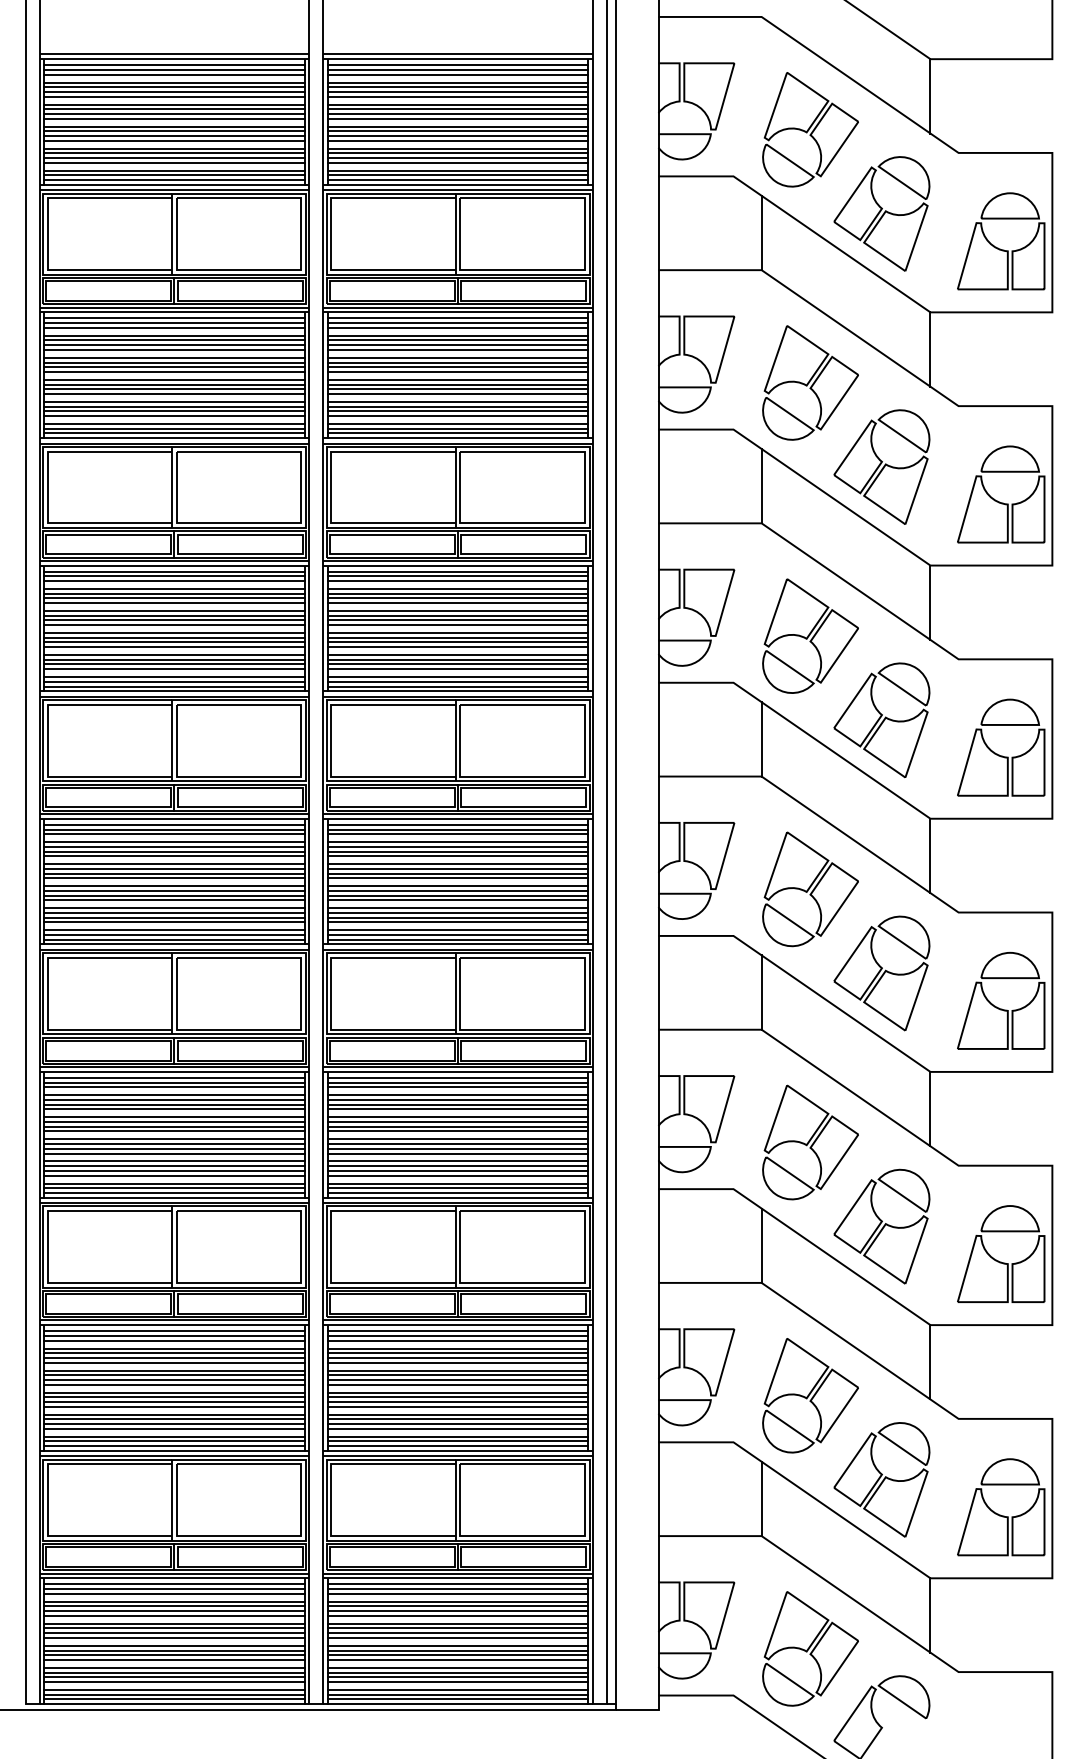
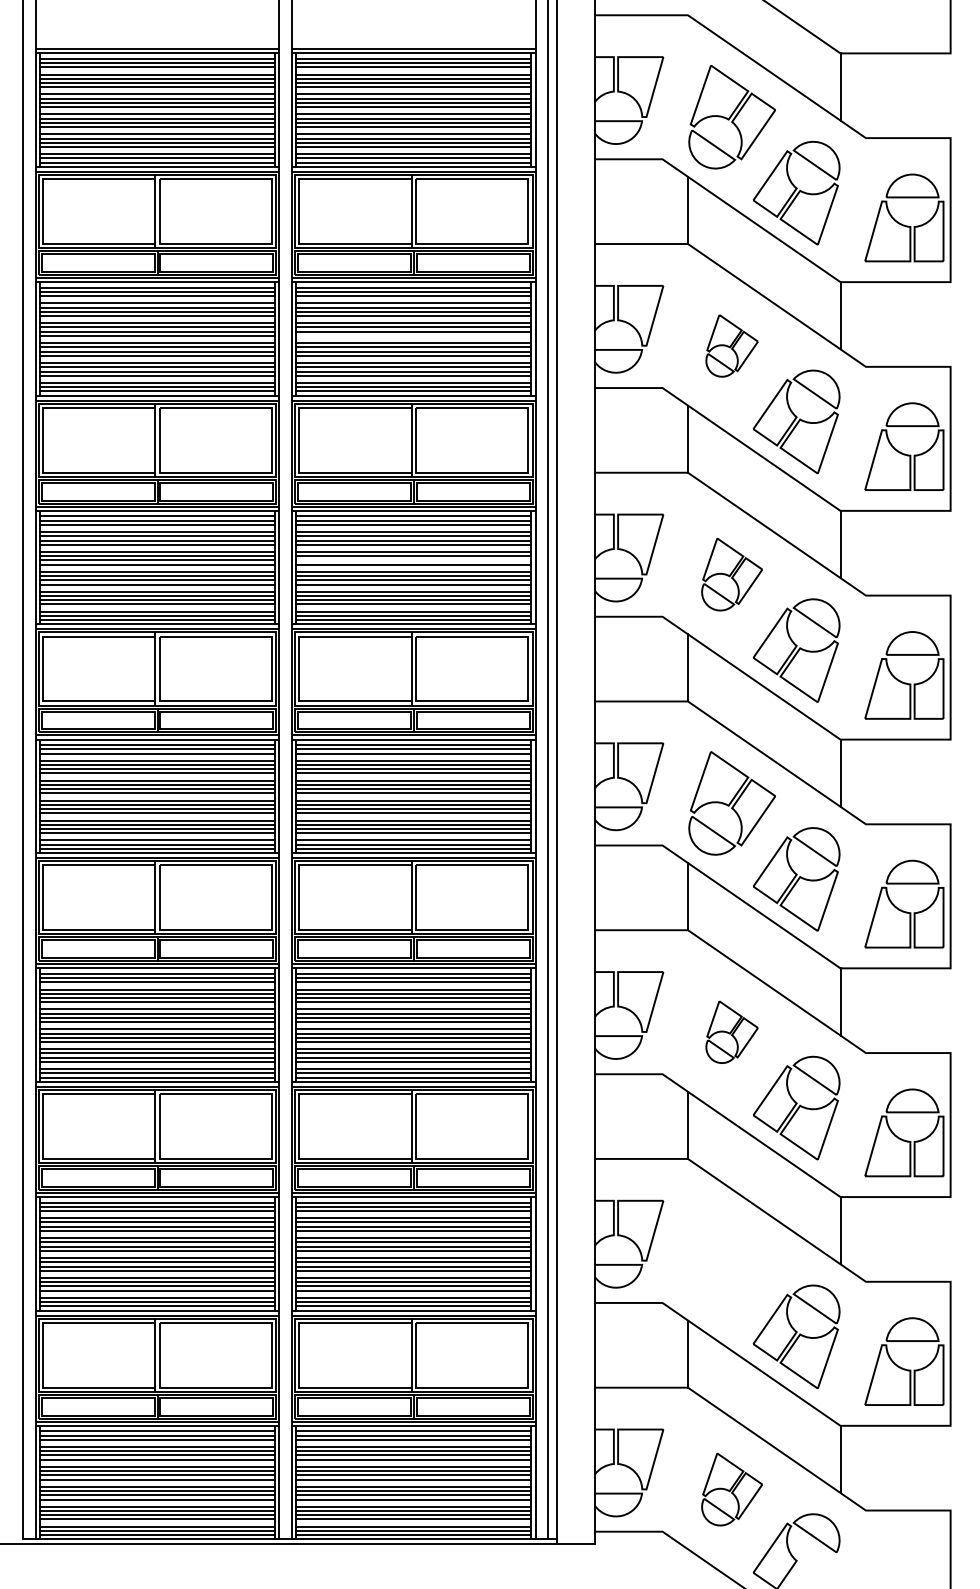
line: (457, 371) -> (413, 335), removed
part: (809, 382) -> (731, 345), size x0.6
line: (457, 620) -> (413, 560), removed
part: (809, 635) -> (731, 574), size x0.7
part: (809, 1142) -> (731, 1032), size x0.6
part: (809, 1395) -> (731, 1260), removed
part: (809, 1648) -> (731, 1489), size x0.7

